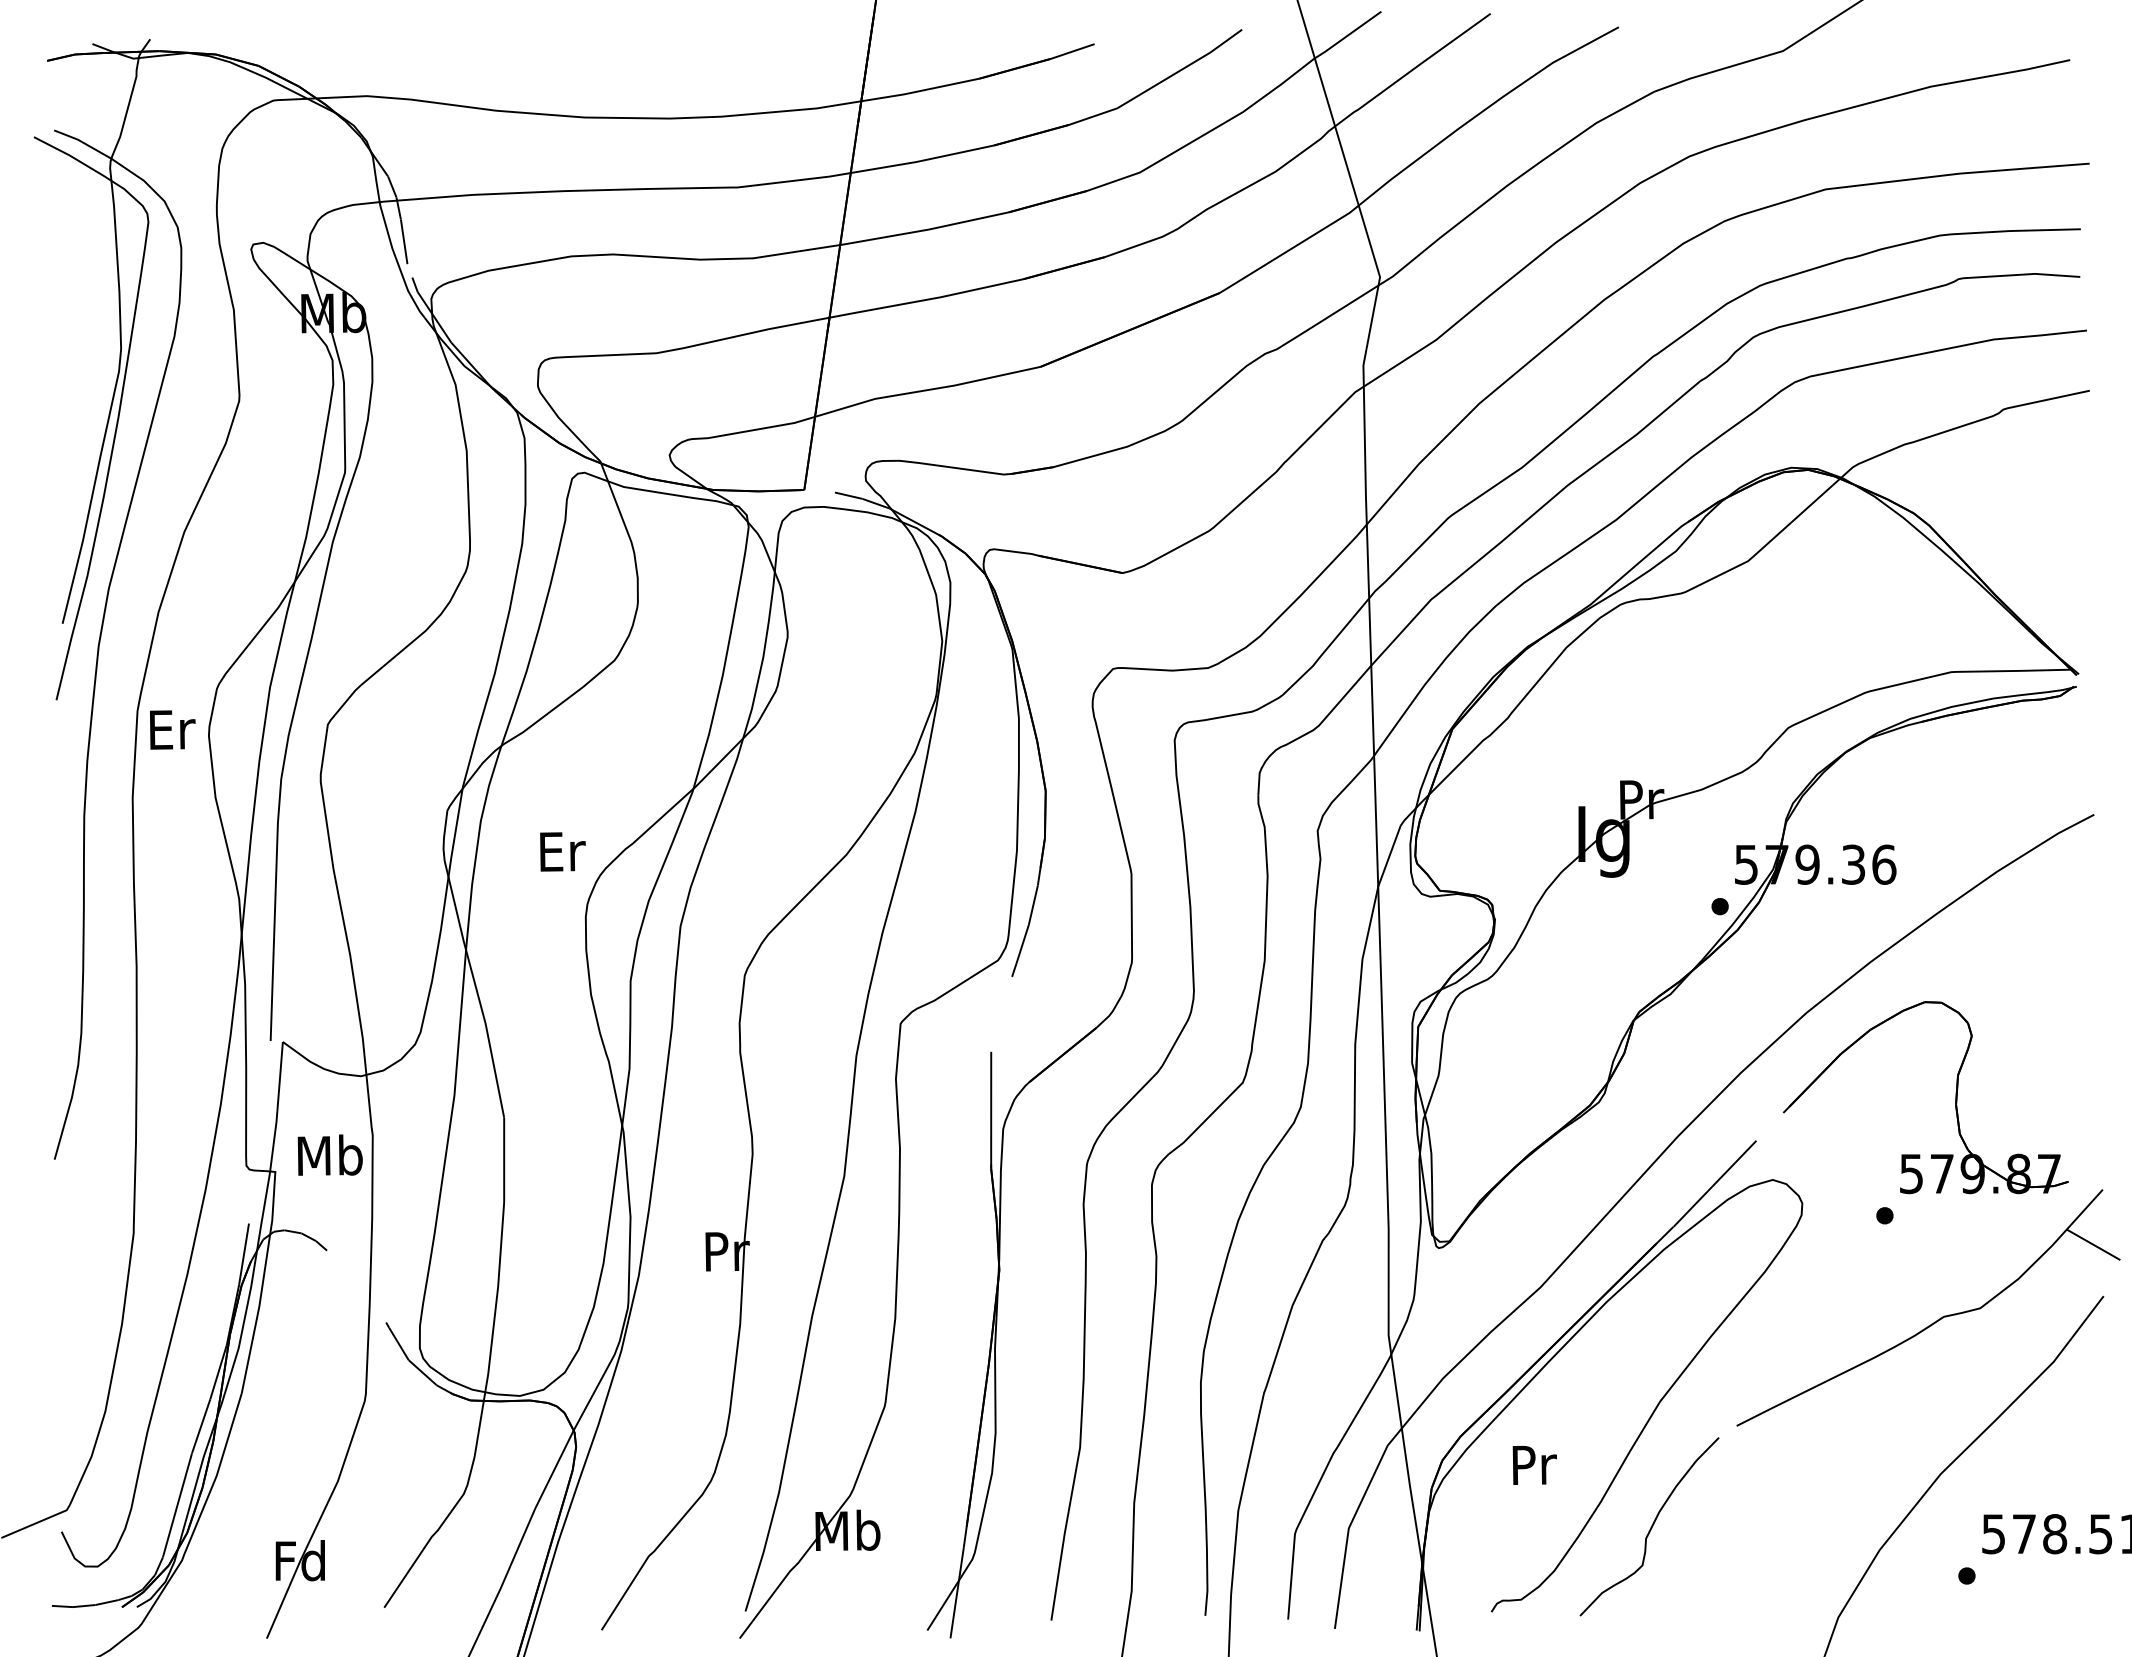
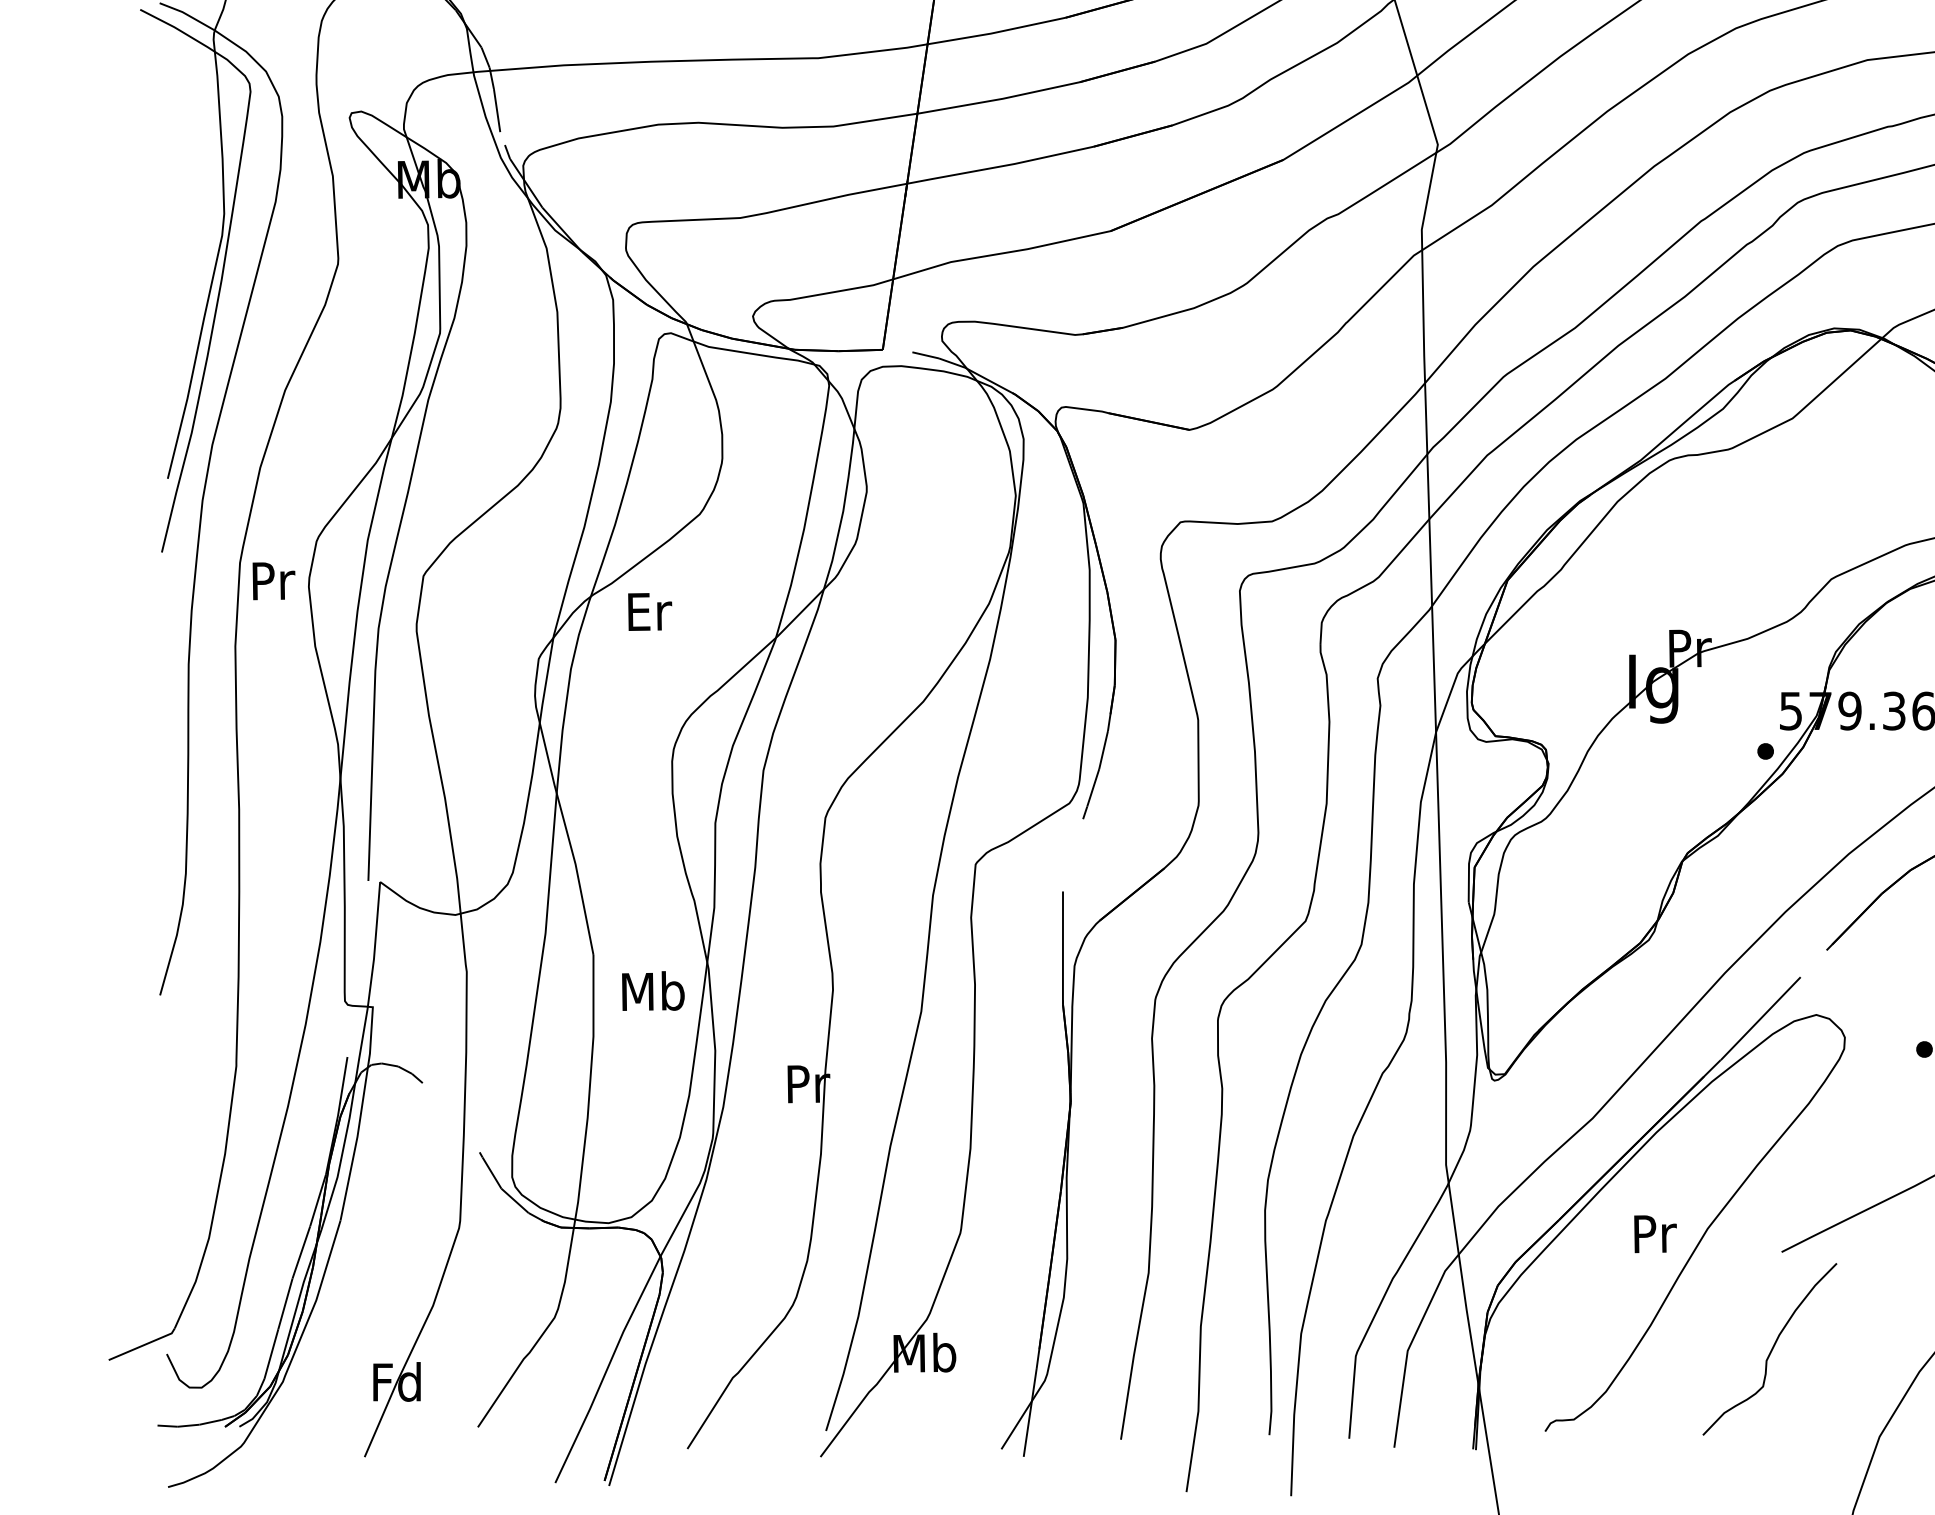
text: (172, 729) -> (273, 580), Er -> Pr
text: (562, 851) -> (649, 611), moved
text: (329, 1154) -> (652, 990), moved
text: (1534, 1465) -> (1655, 1234), moved
curve: (1650, 1527) -> (1770, 1349), moved

